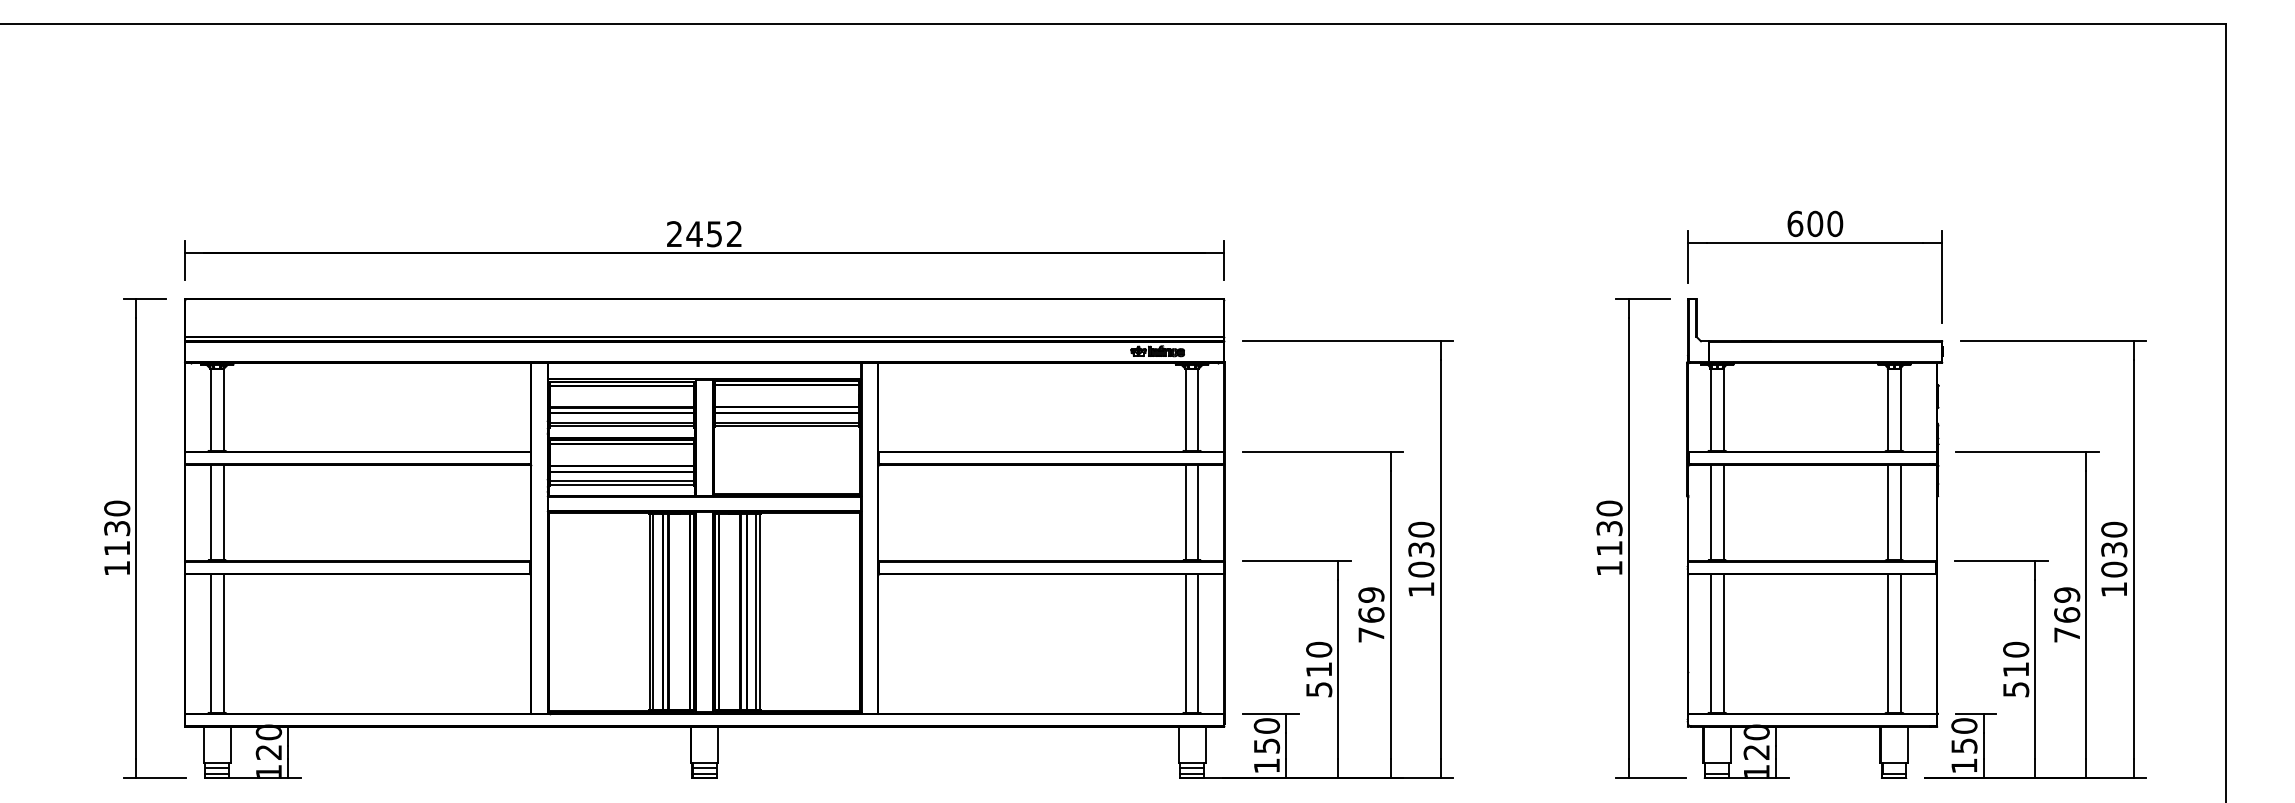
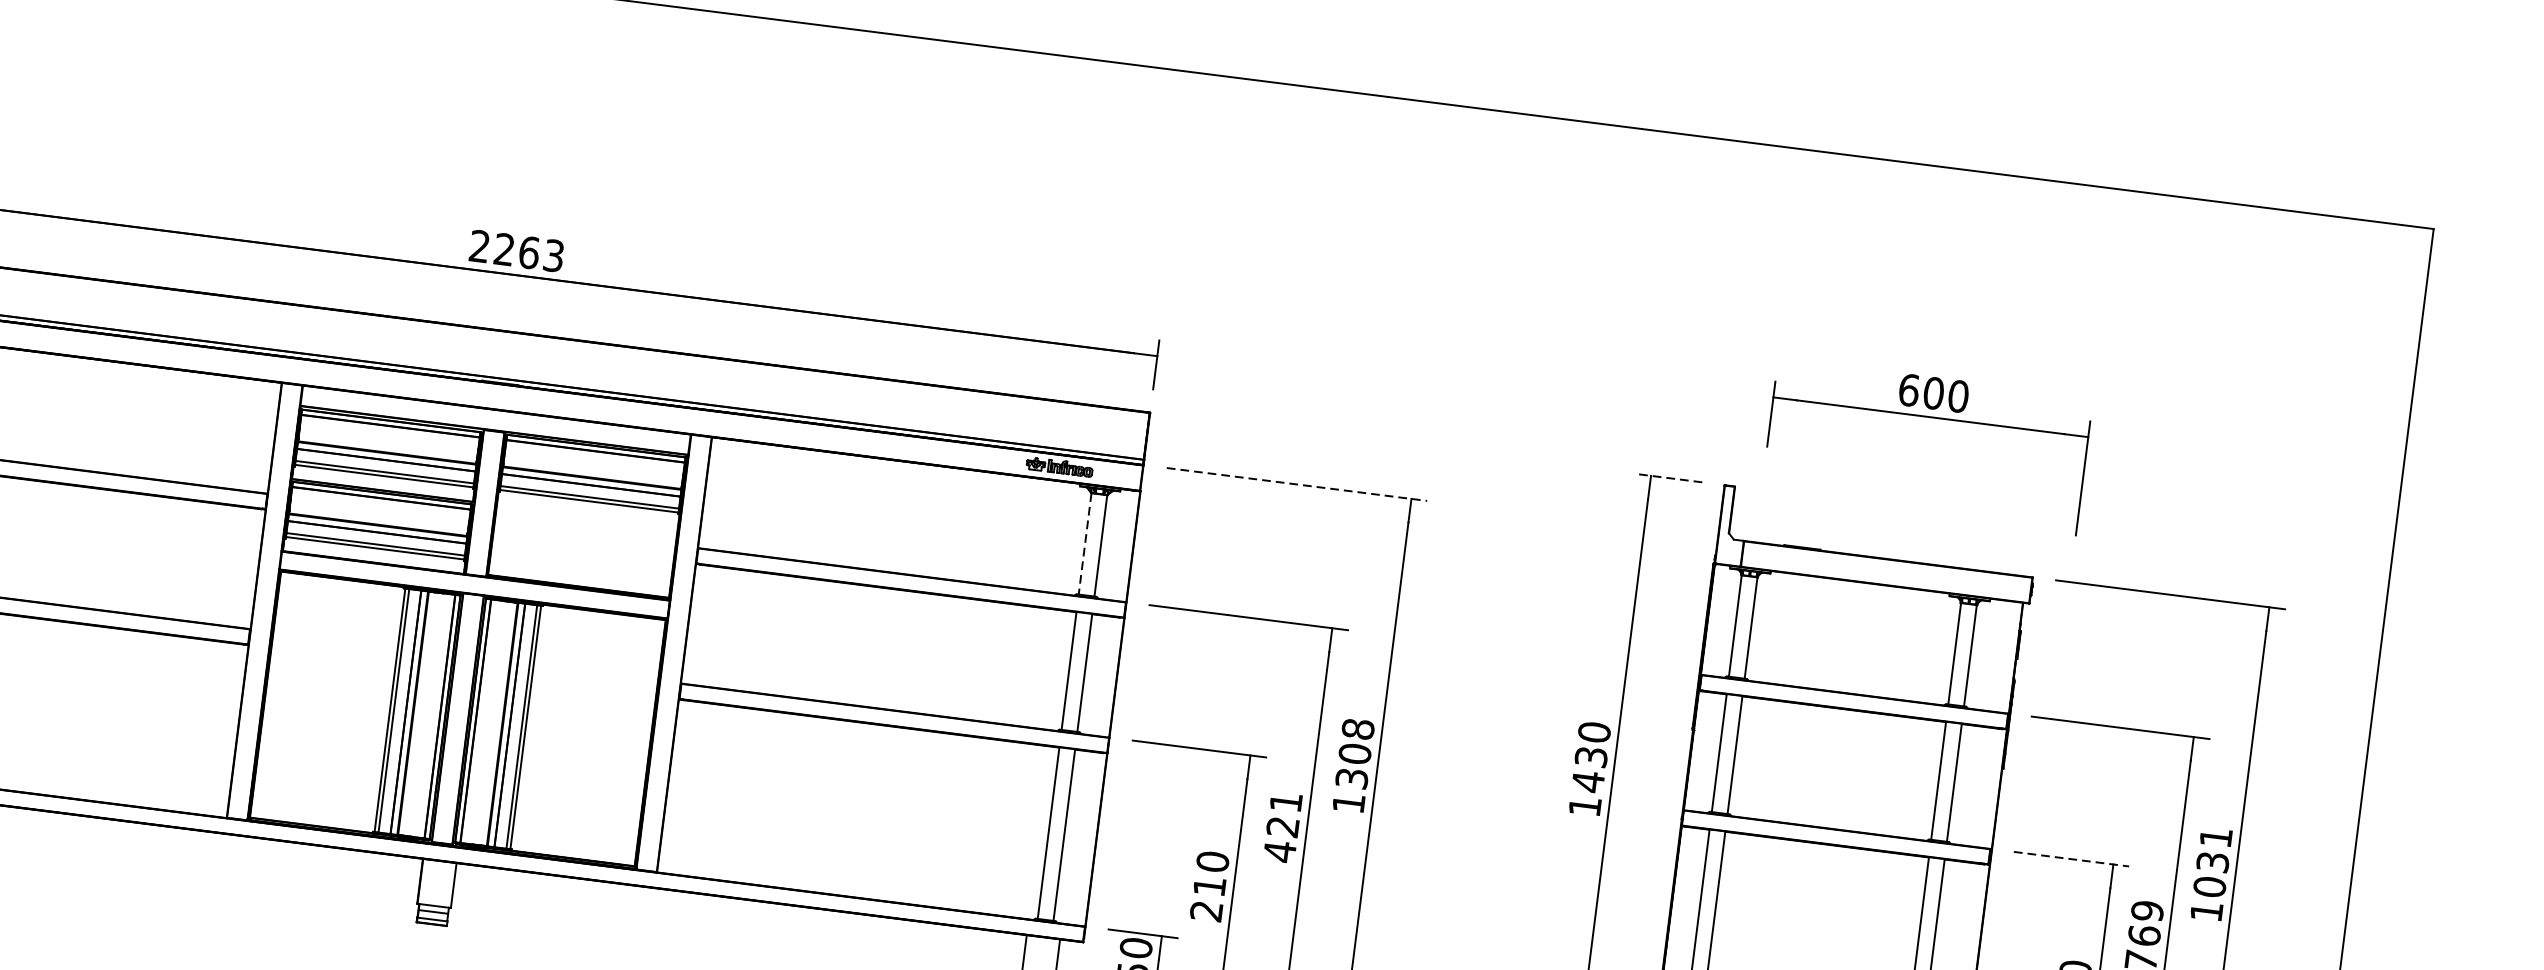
text: (713, 234) -> (527, 252), 2452 -> 2263
part: (1814, 243) -> (1929, 417), moved
line: (1642, 298) -> (1668, 477), solid -> dashed
line: (1348, 341) -> (1297, 484), solid -> dashed
line: (1185, 409) -> (1084, 543), solid -> dashed
text: (2114, 529) -> (2216, 837), 1030 -> 1031
text: (1609, 548) -> (1588, 781), 1130 -> 1430
text: (1421, 549) -> (1355, 753), 1030 -> 1308
line: (2001, 561) -> (2071, 859), solid -> dashed
text: (1371, 615) -> (1282, 827), 769 -> 421
text: (1319, 689) -> (1207, 911), 510 -> 210

